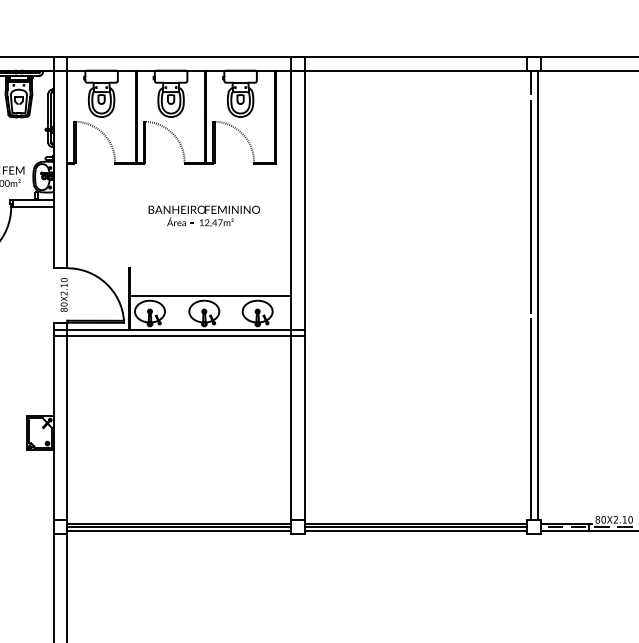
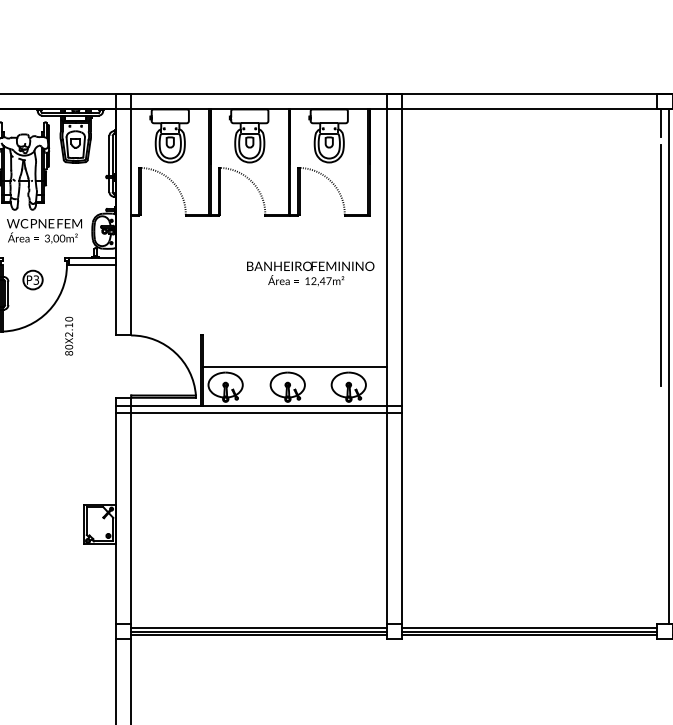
text: (203, 216) -> (309, 273), moved
text: (63, 294) -> (68, 335), moved
line: (530, 419) -> (660, 508), removed

